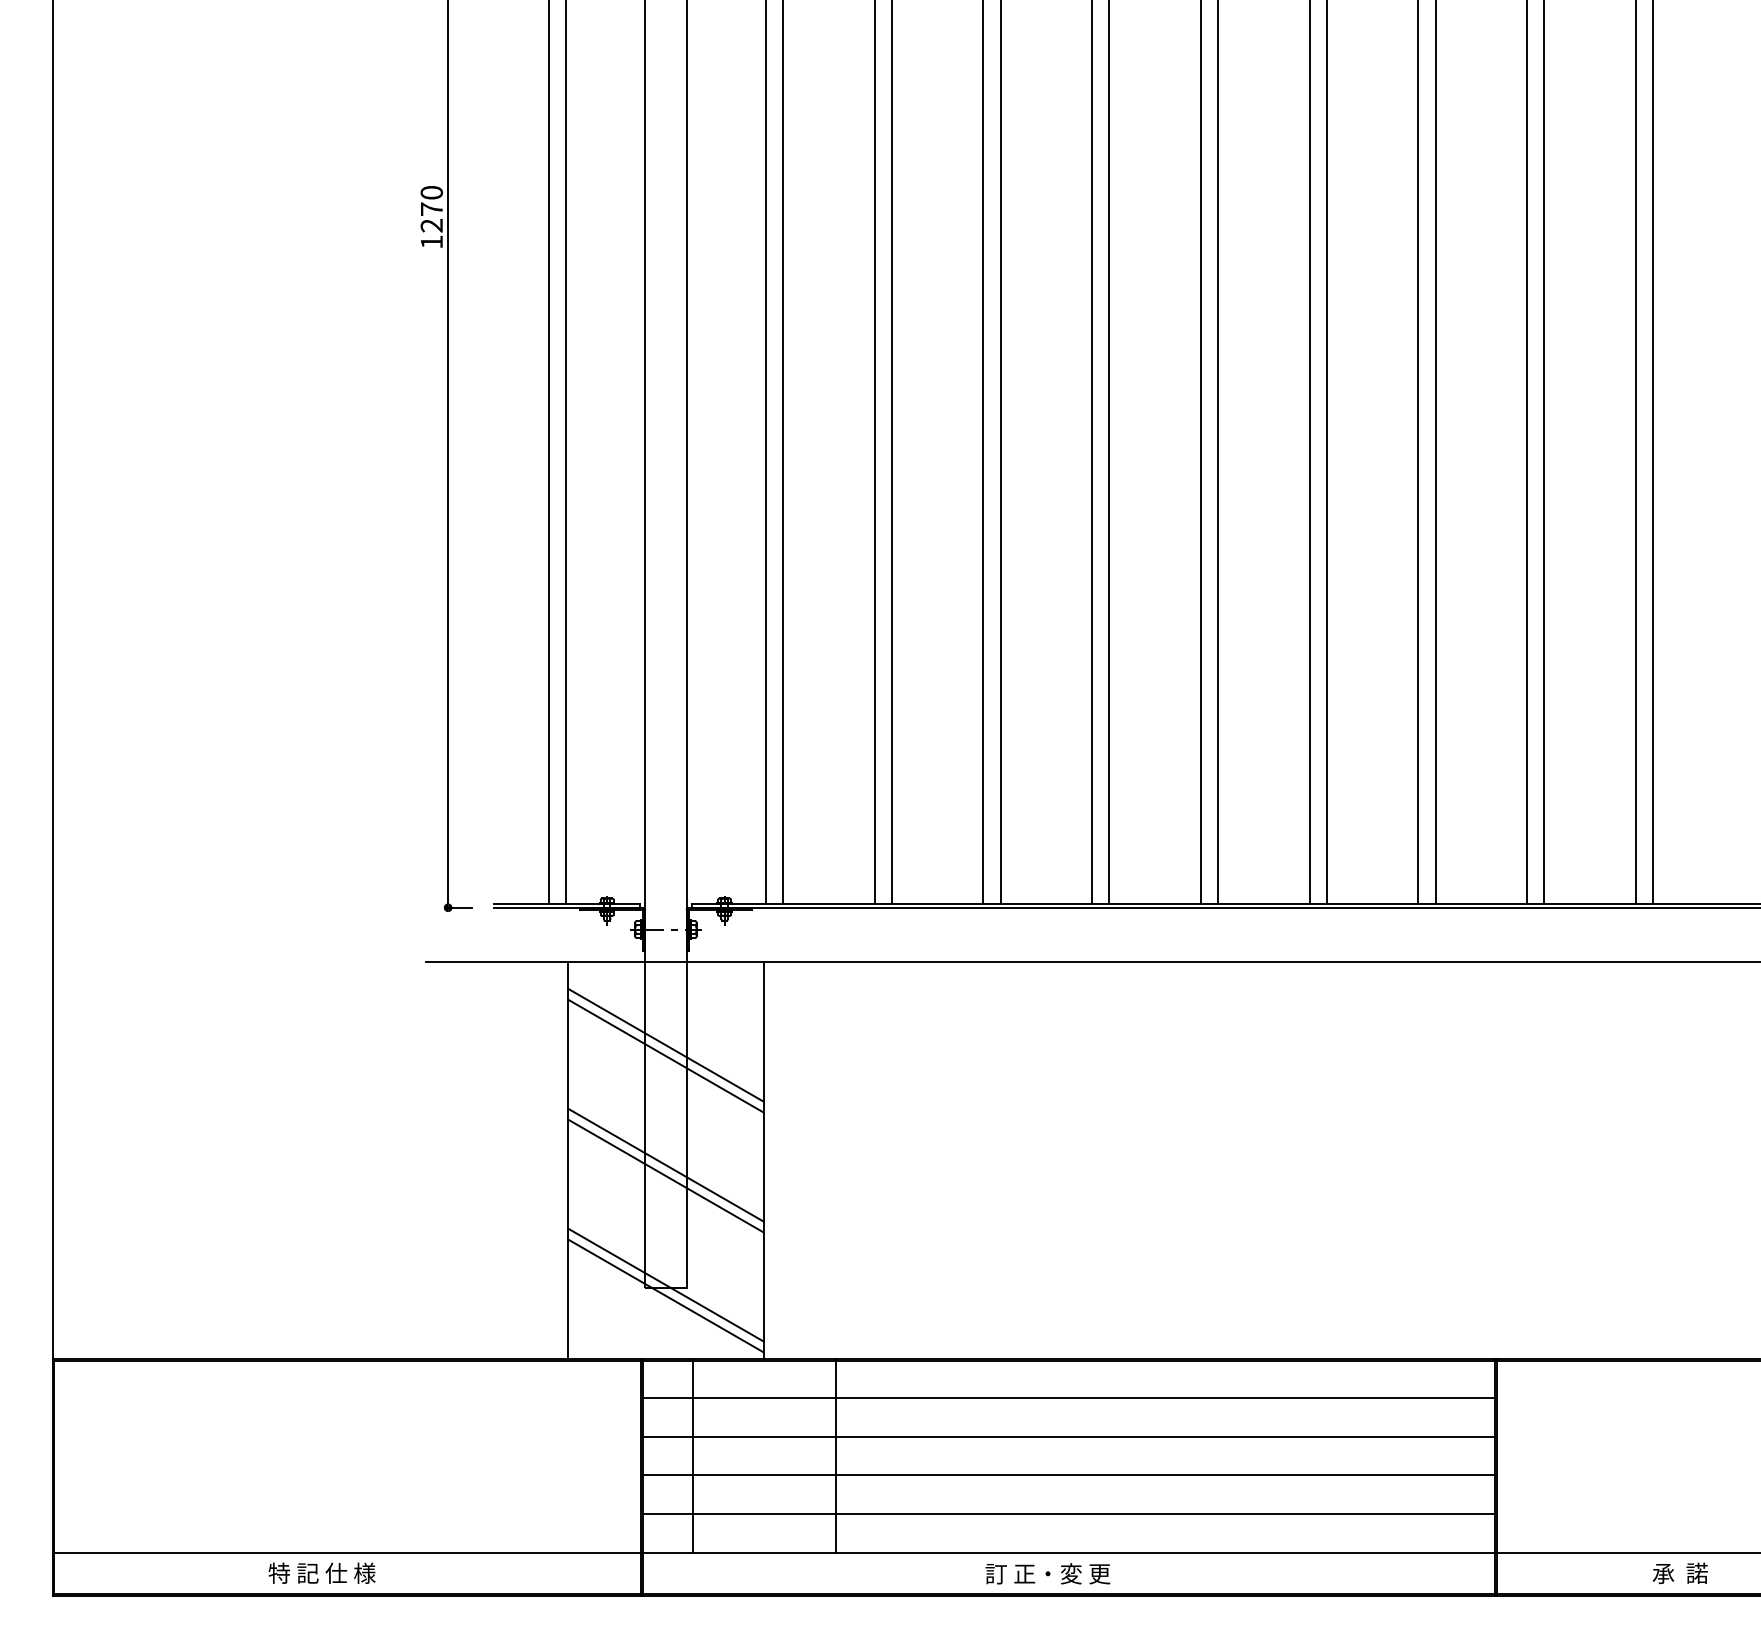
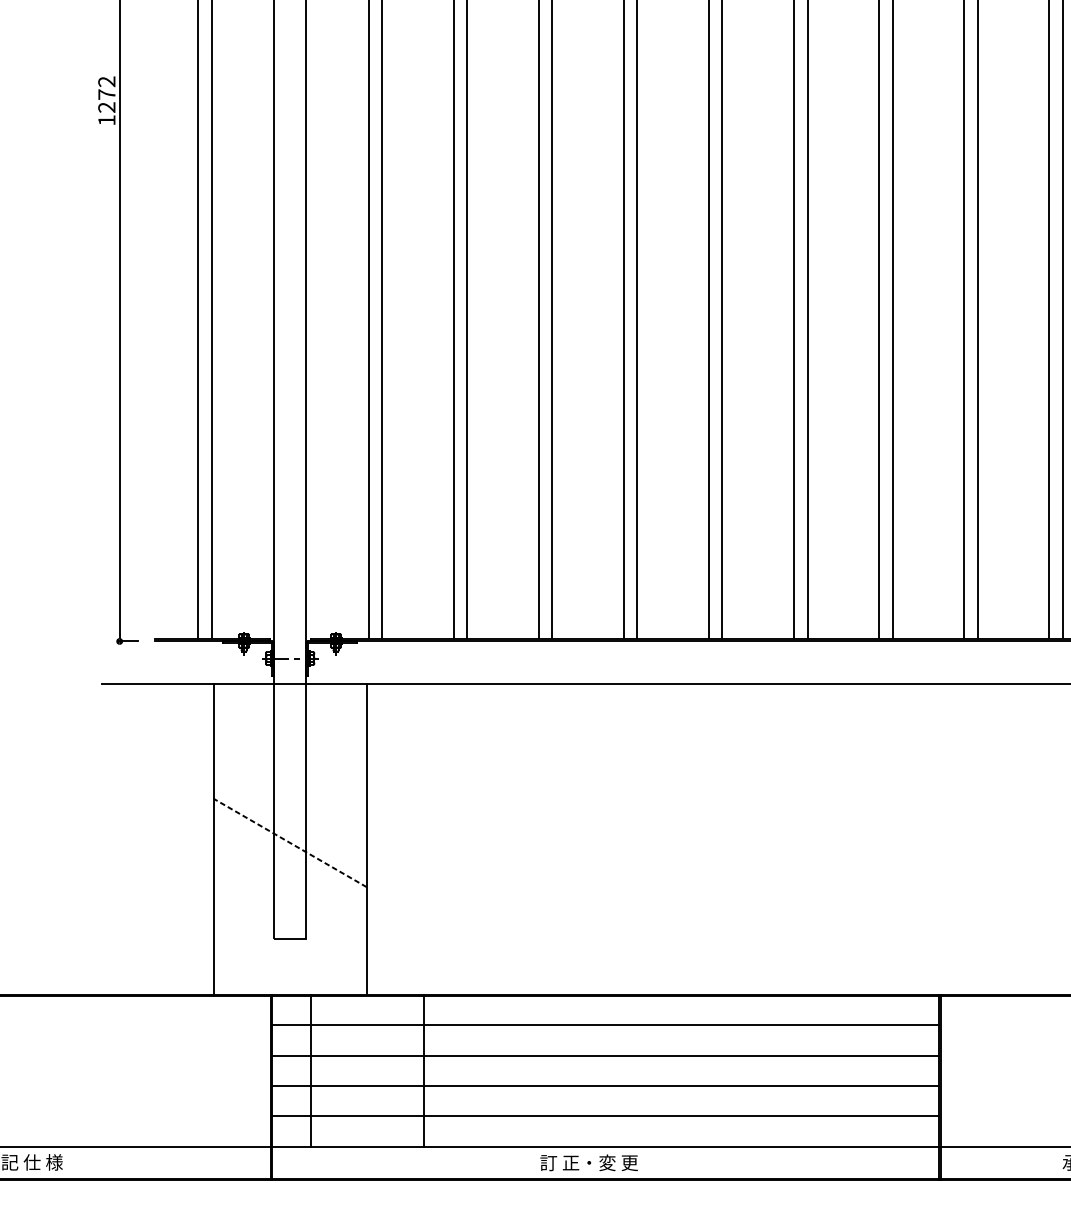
text: (431, 192) -> (106, 81), 1270 -> 1272
line: (665, 1044) -> (289, 748), removed
line: (665, 1055) -> (289, 757), removed
line: (665, 1165) -> (289, 843), solid -> dashed
line: (665, 1175) -> (289, 851), removed
line: (665, 1284) -> (289, 936), removed
line: (665, 1295) -> (289, 944), removed

